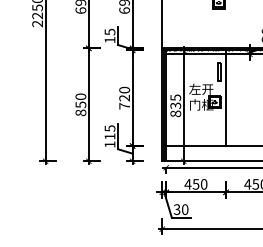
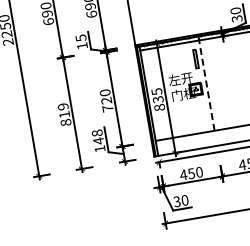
line: (226, 98) -> (207, 83), solid -> dashed
text: (80, 100) -> (63, 110), 850 -> 819
text: (109, 132) -> (97, 137), 115 -> 148

